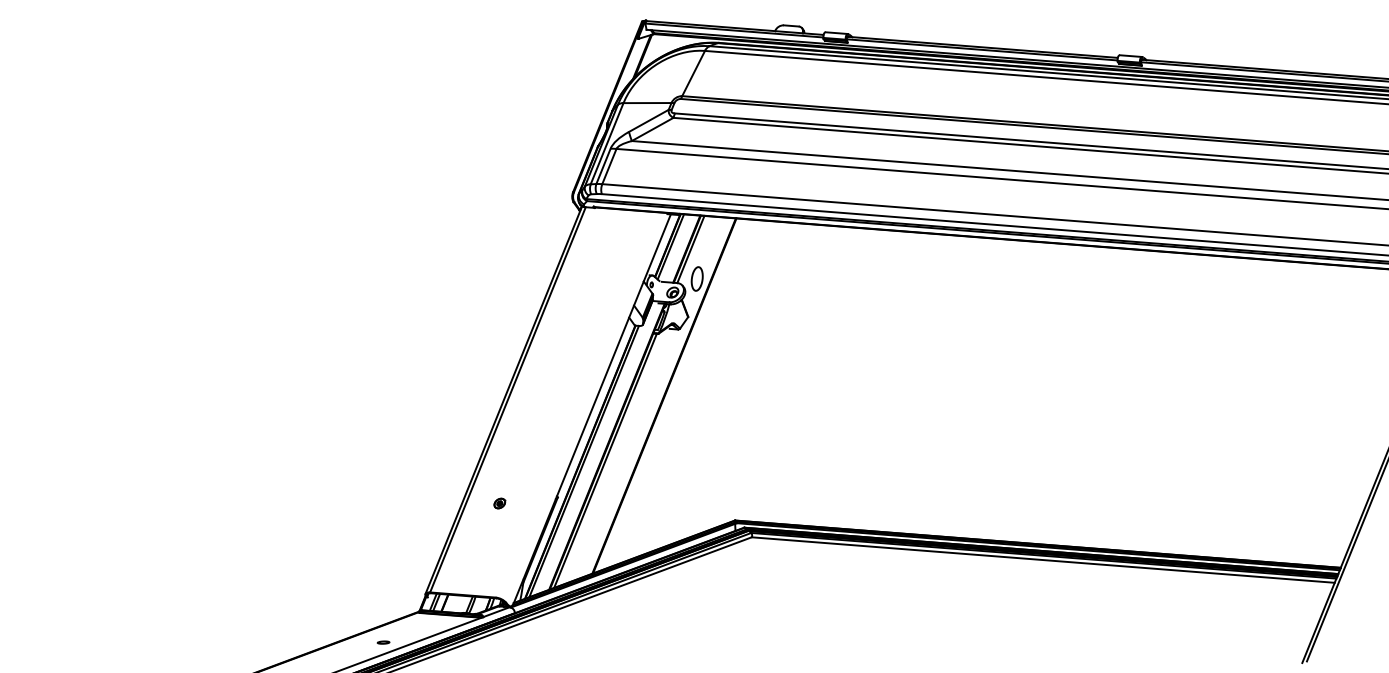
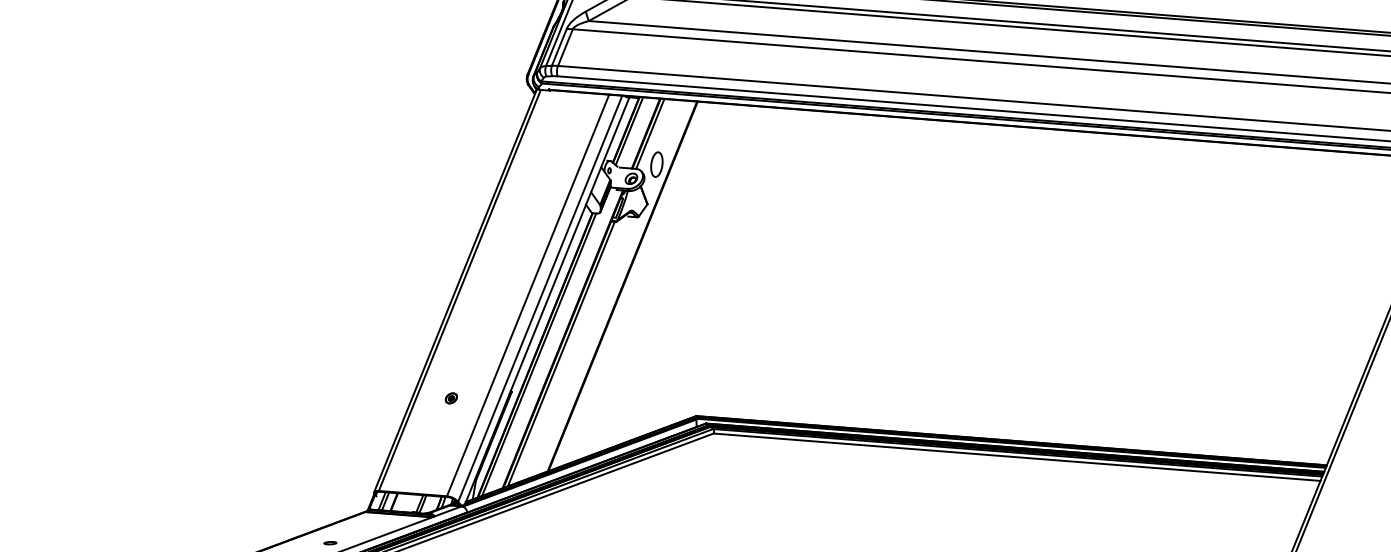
line: (573, 404) -> (528, 295), added
line: (585, 407) -> (540, 298), added

